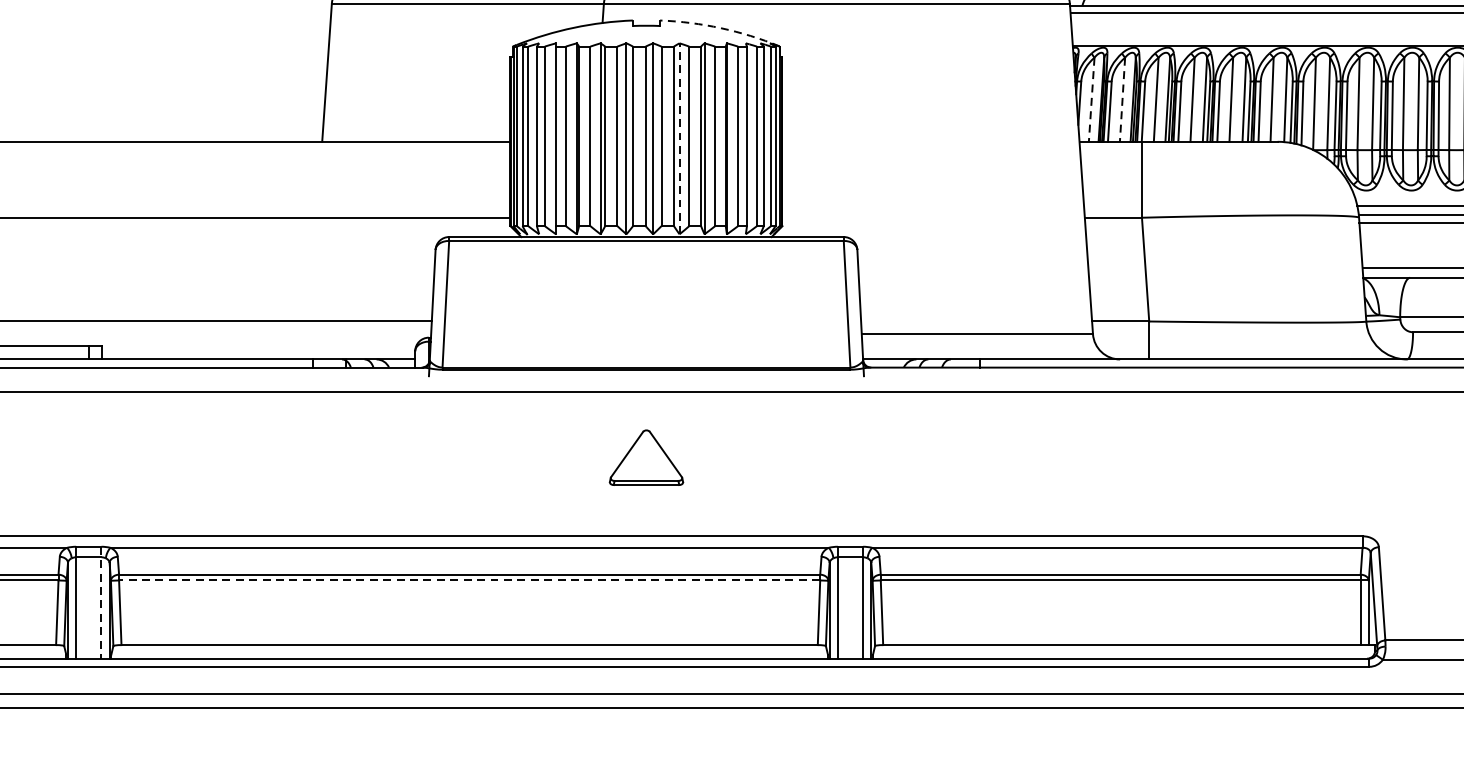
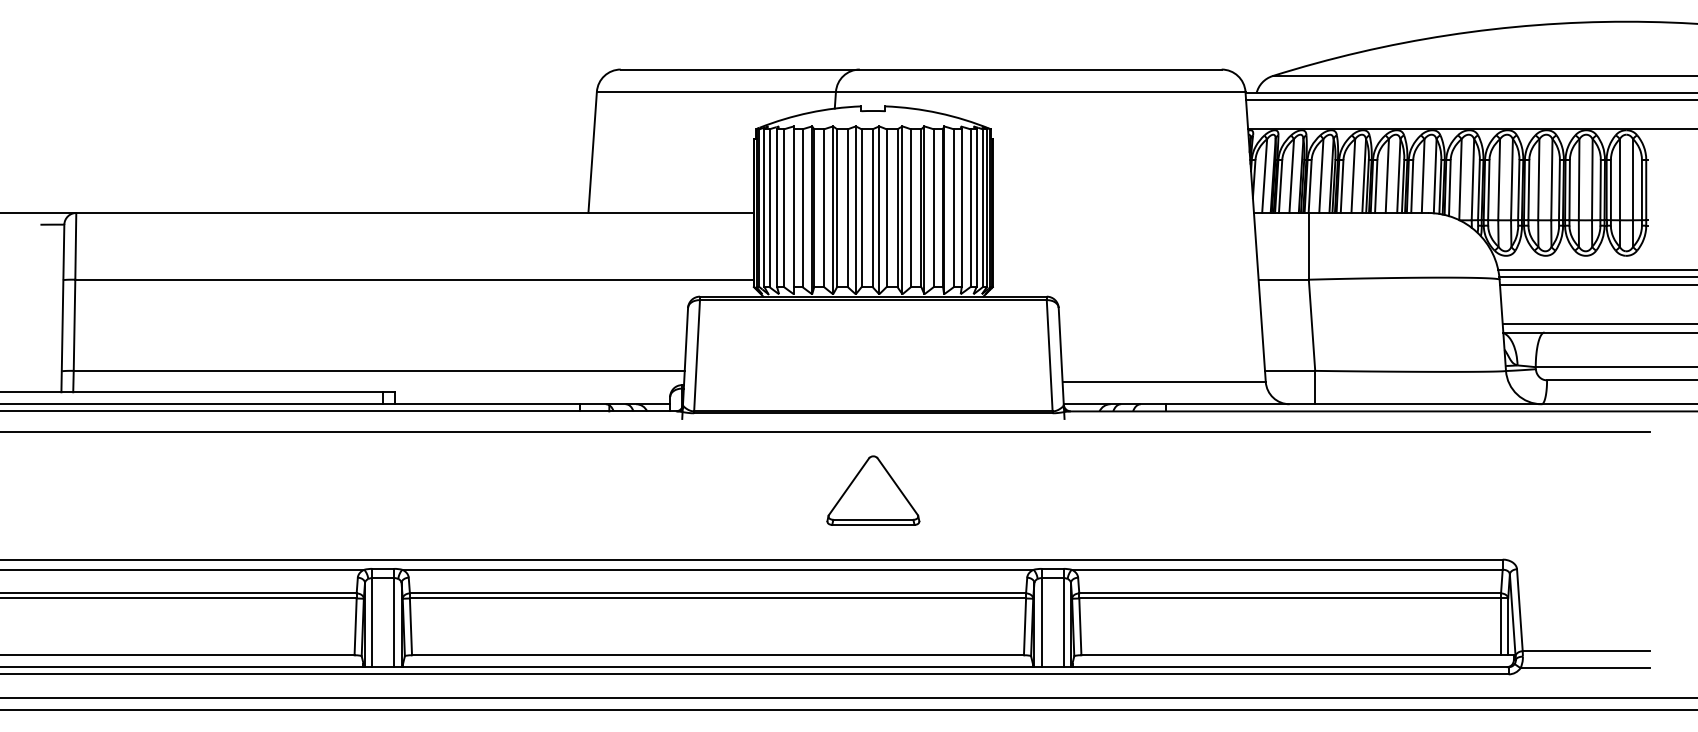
arc: (720, 28) -> (938, 113), dashed -> solid
line: (1091, 100) -> (1264, 176), dashed -> solid
line: (1122, 100) -> (1291, 176), dashed -> solid
line: (679, 138) -> (902, 210), dashed -> solid
part: (646, 457) -> (873, 490), size x1.43
line: (469, 580) -> (717, 598), dashed -> solid
line: (101, 603) -> (394, 618), dashed -> solid

